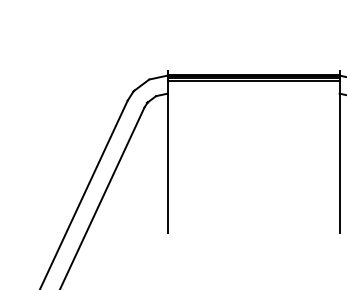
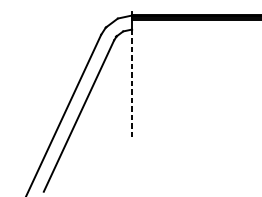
line: (167, 163) -> (132, 83), solid -> dashed

